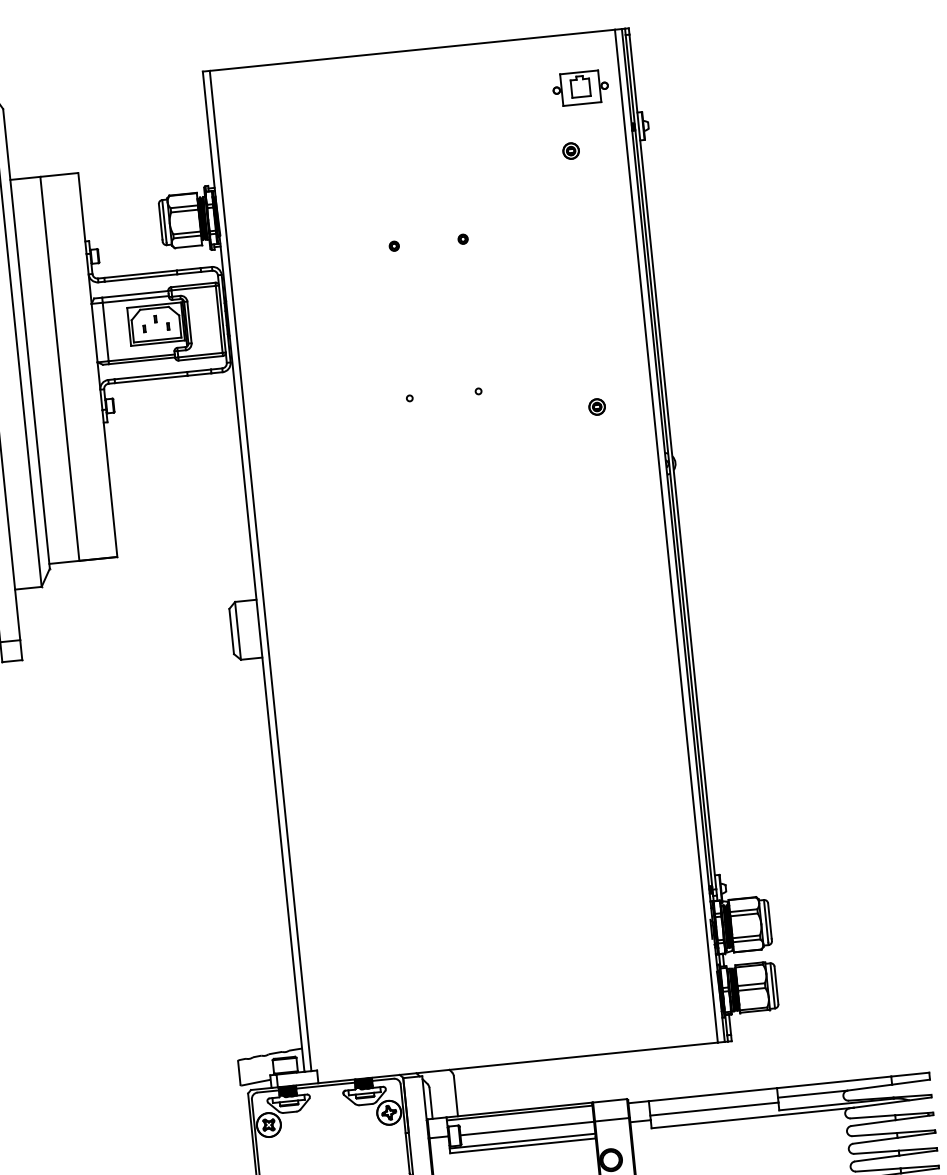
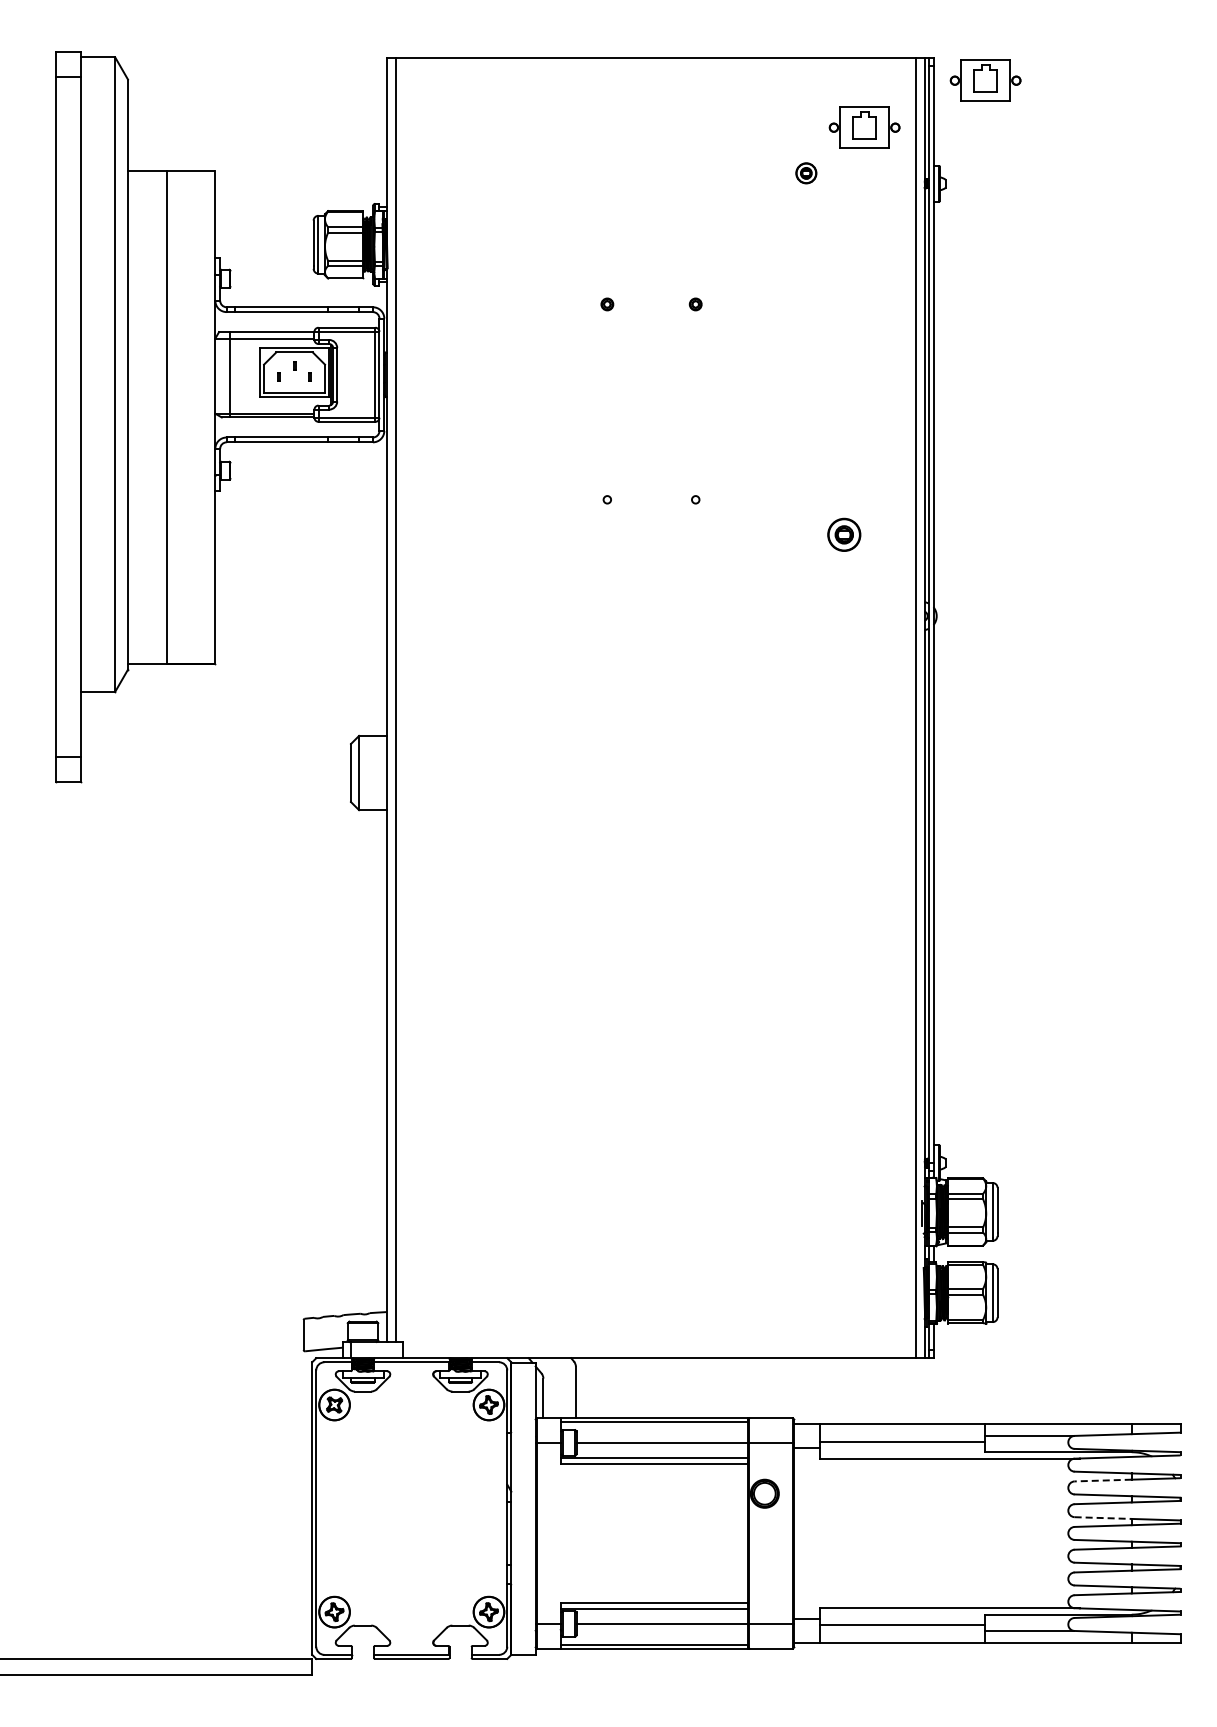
part: (671, 41) -> (985, 80), added
part: (571, 151) -> (806, 173), moved
part: (597, 406) -> (844, 534), size x1.6
line: (873, 1123) -> (1103, 1480), solid -> dashed
line: (876, 1152) -> (1103, 1518), solid -> dashed

